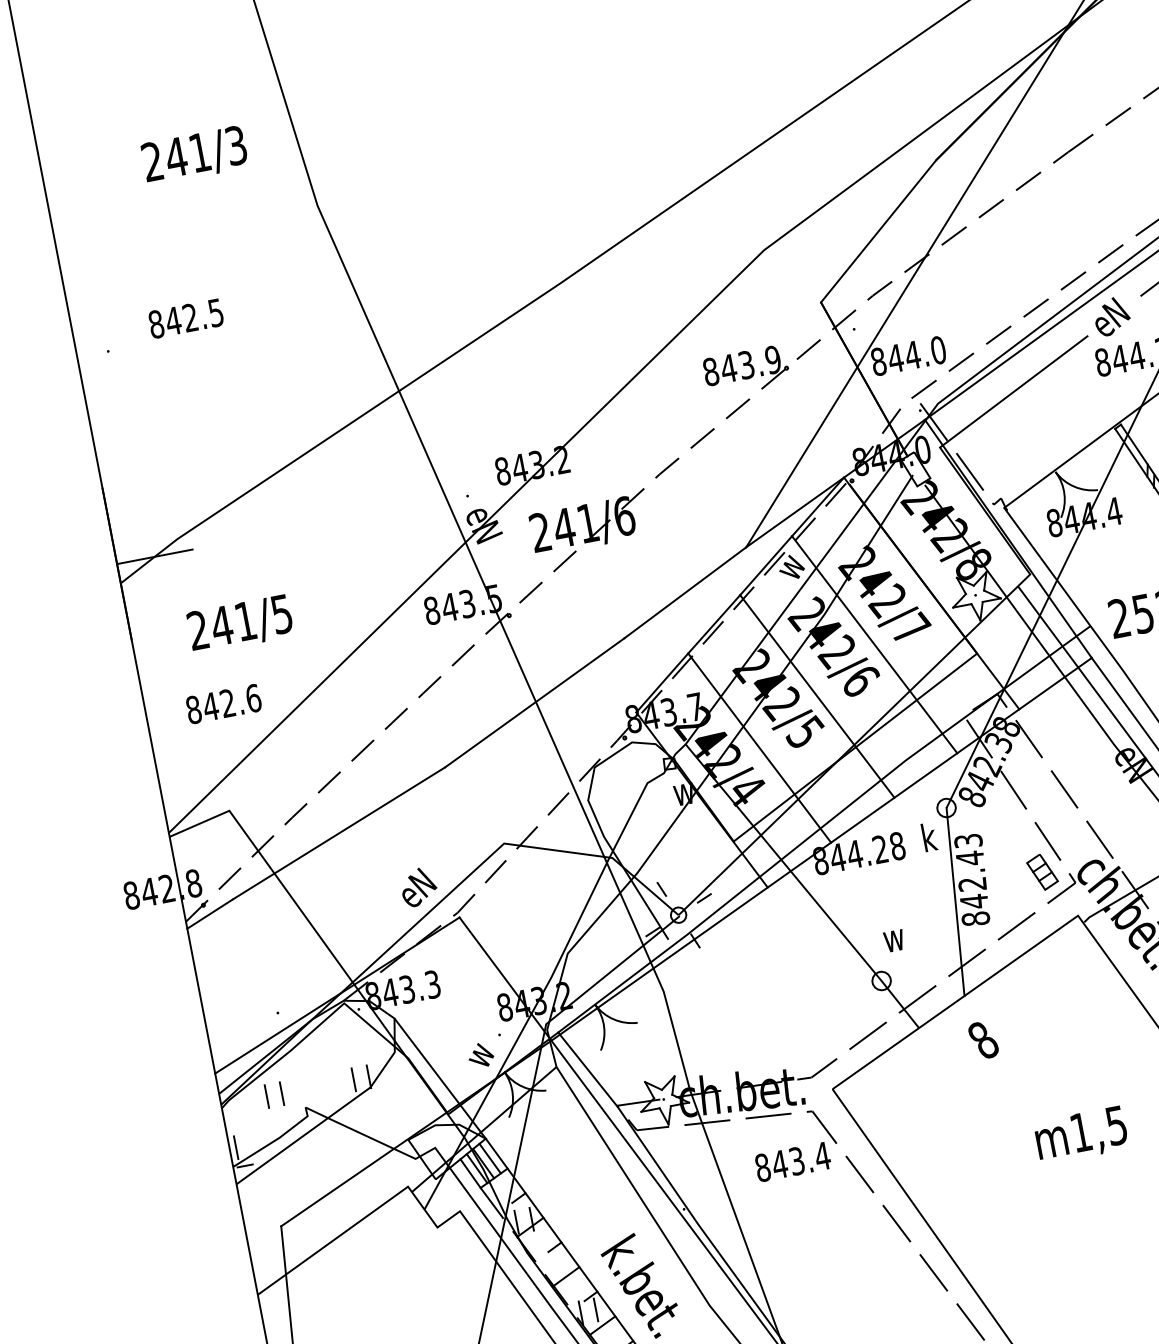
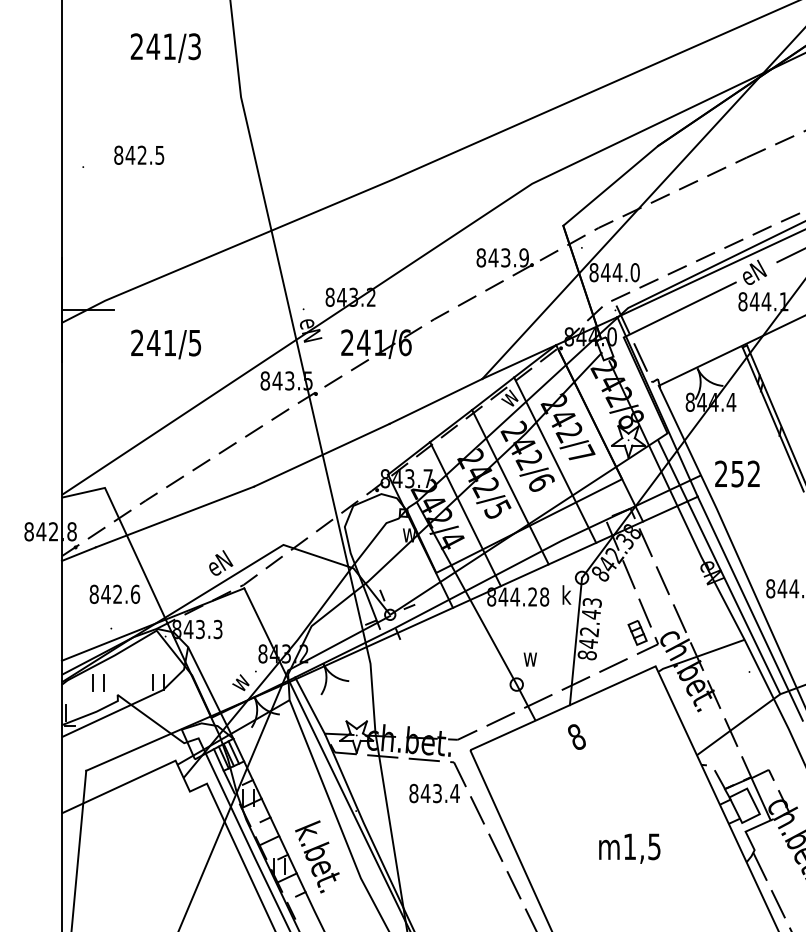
text: (239, 624) -> (165, 344), moved
text: (222, 703) -> (114, 593), moved
text: (1080, 1135) -> (629, 848), moved

